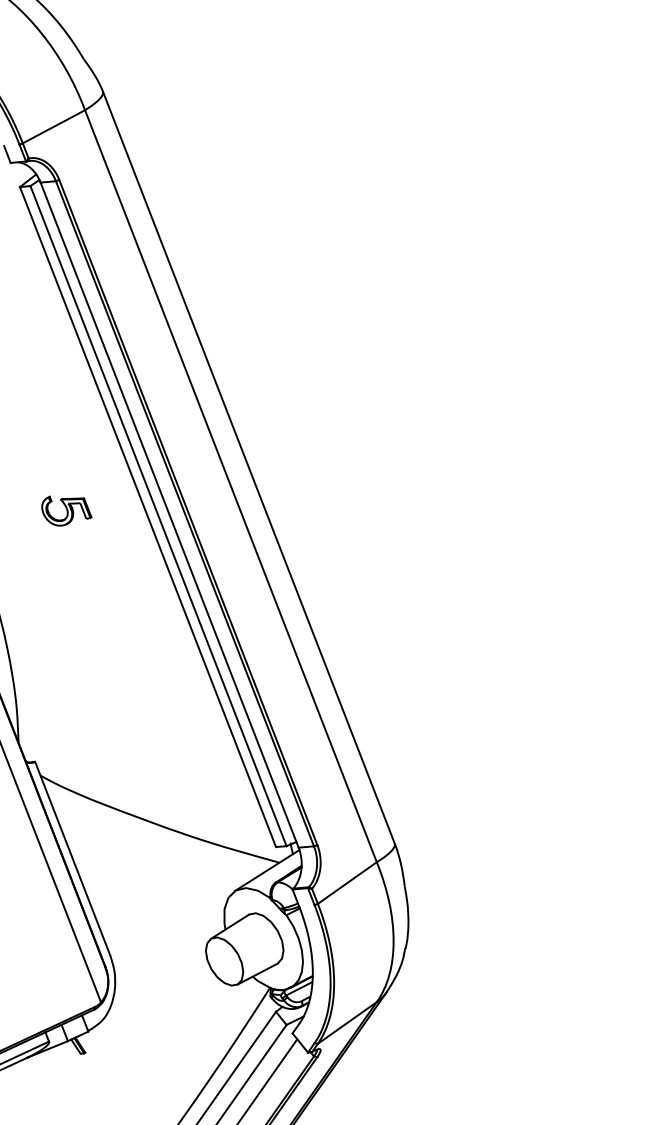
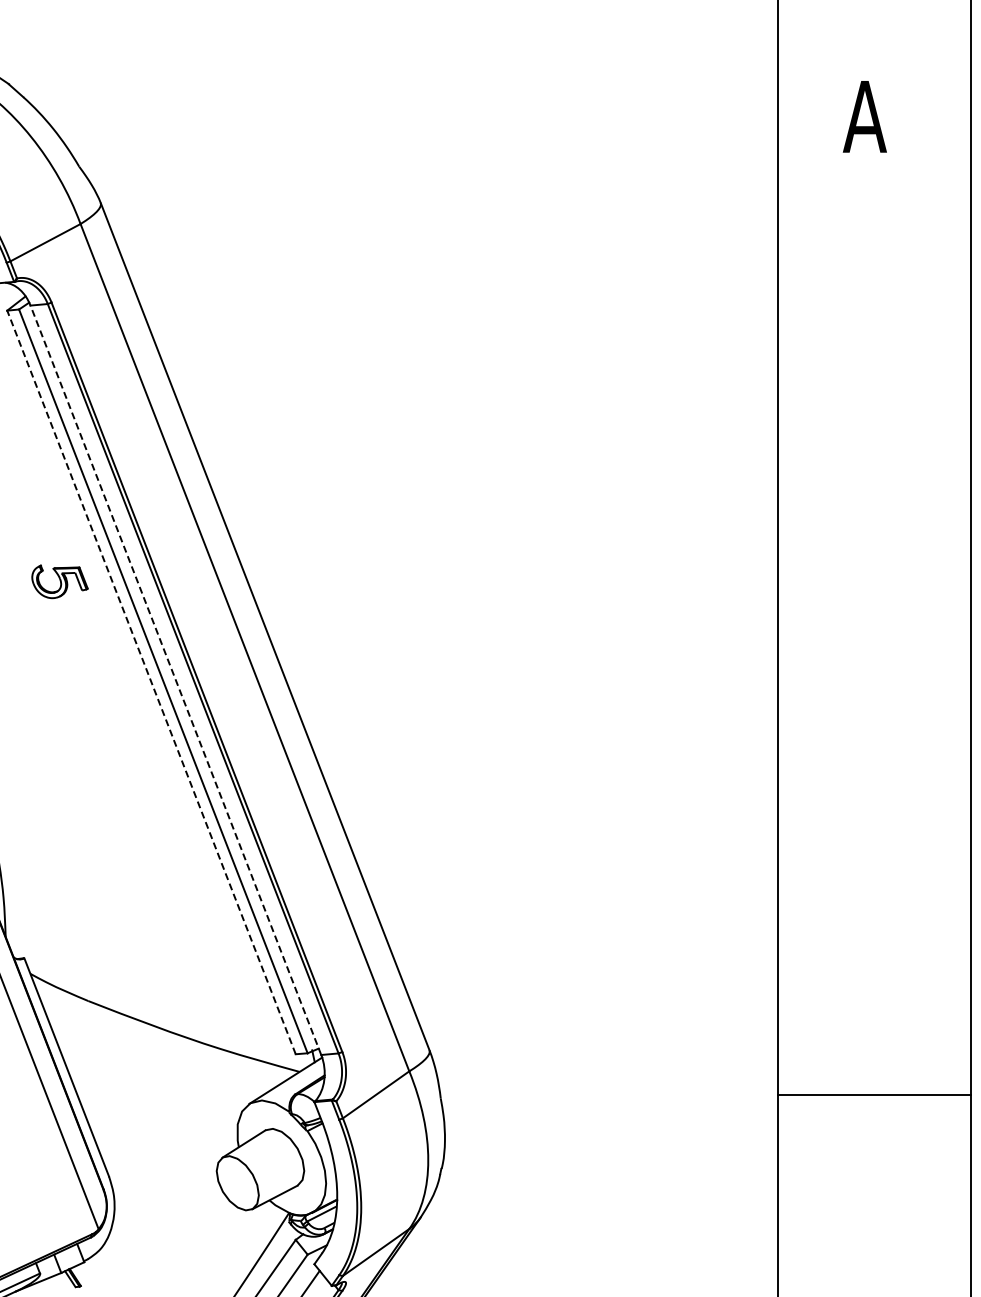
part: (66, 510) -> (59, 581), moved
line: (169, 515) -> (175, 680), solid -> dashed
line: (147, 517) -> (151, 682), solid -> dashed

